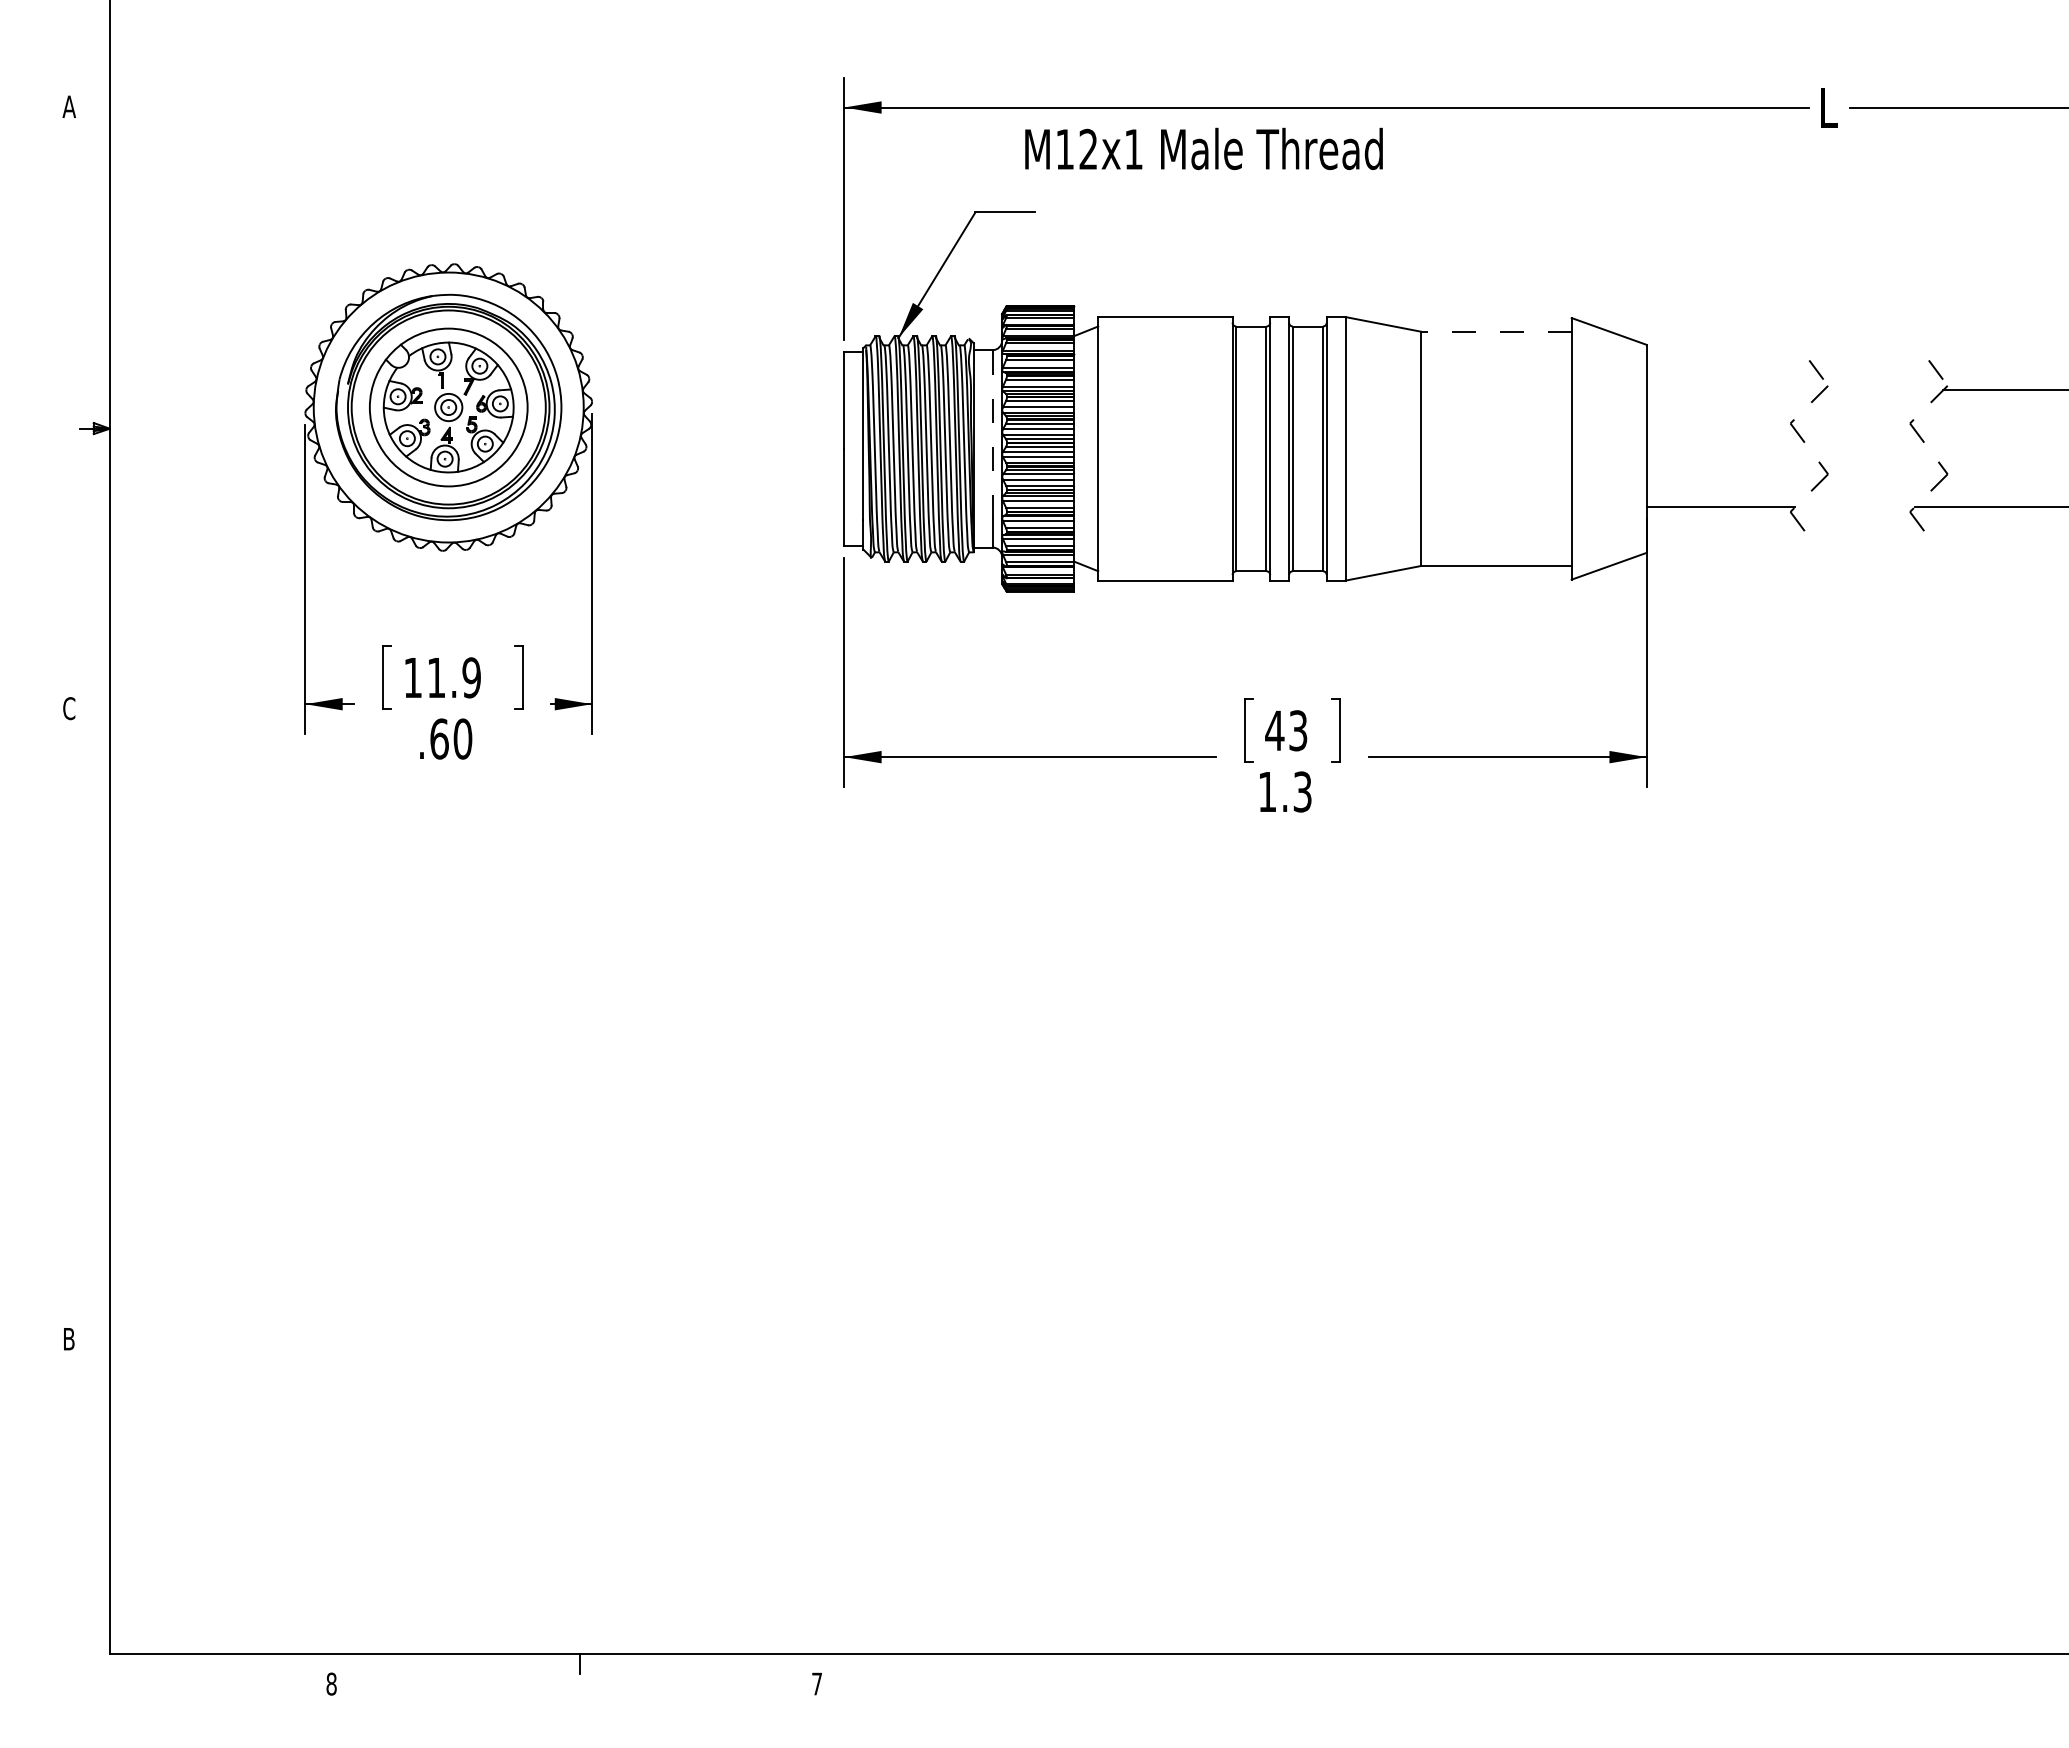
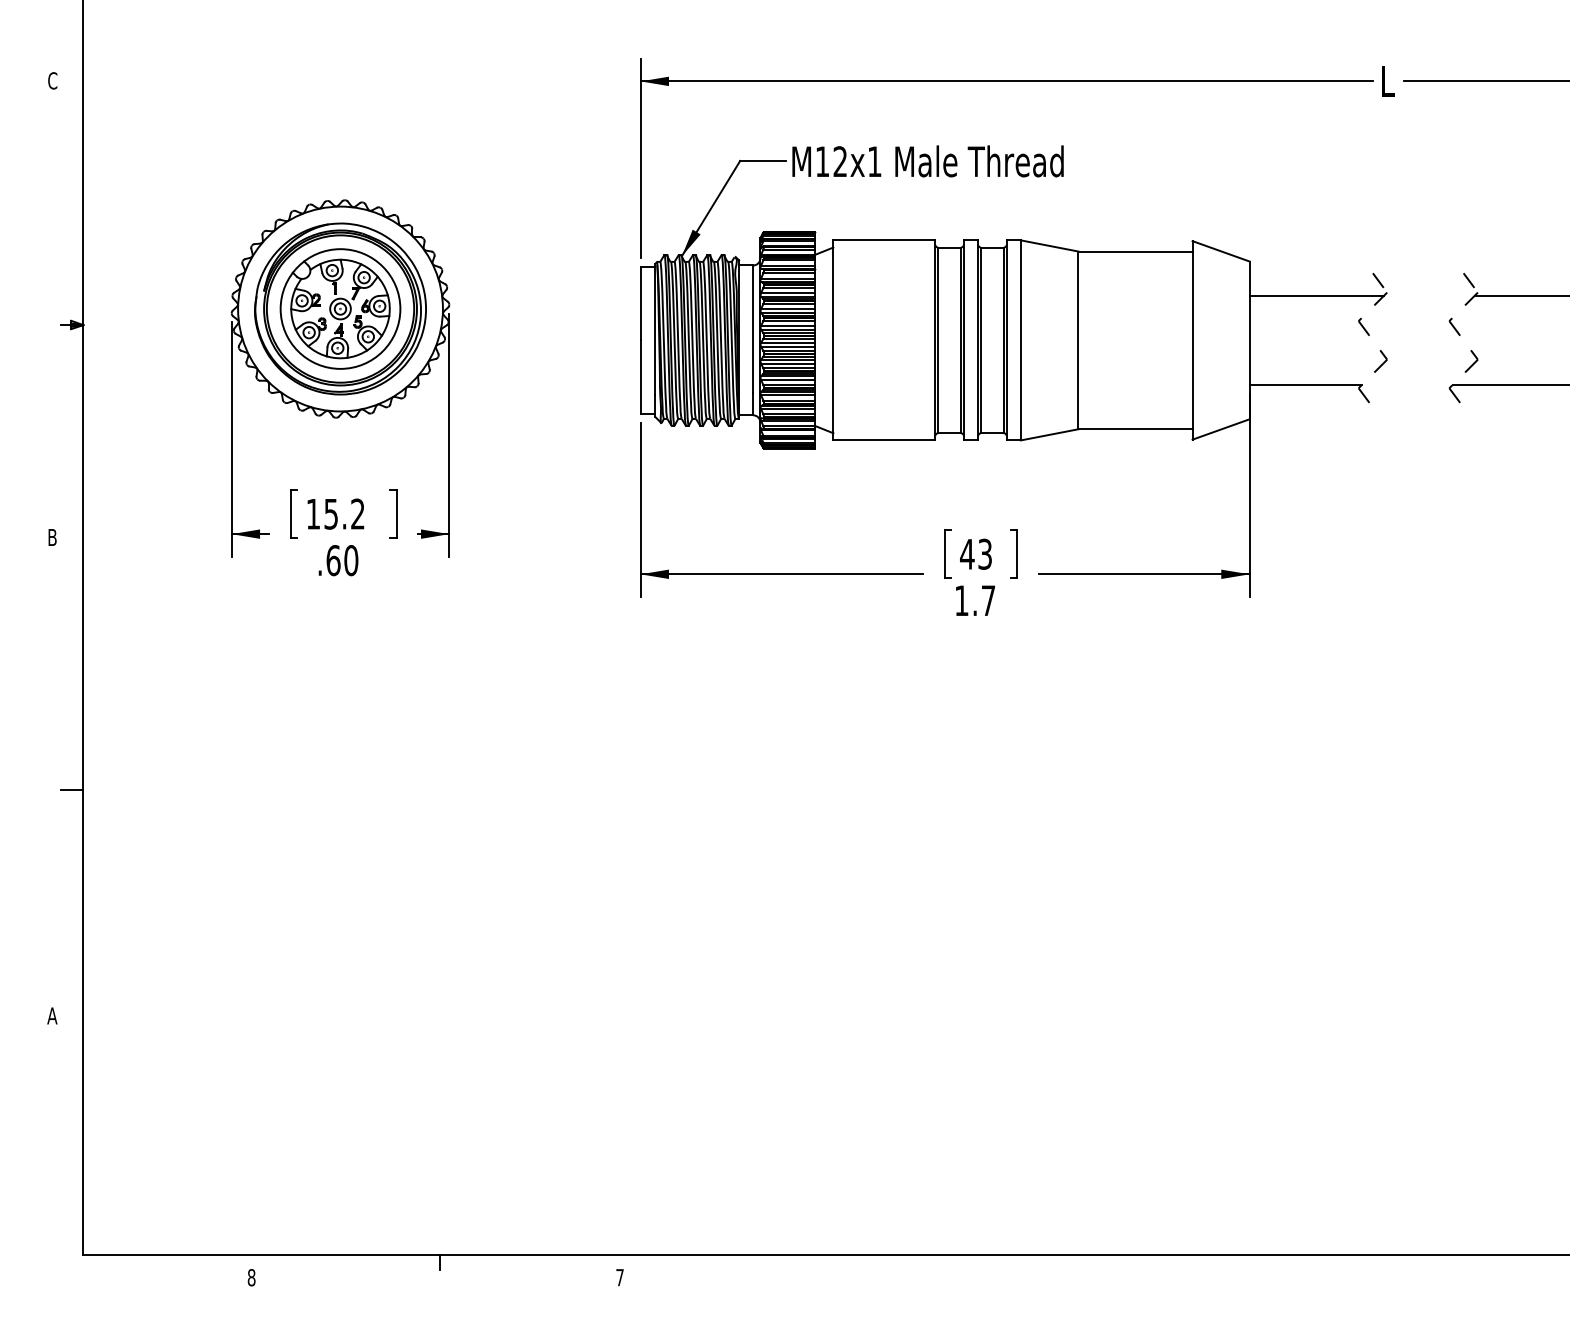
text: (69, 106) -> (52, 80), A -> C
text: (1203, 148) -> (927, 161), moved
line: (1495, 331) -> (1134, 251), dashed -> solid
line: (1734, 390) -> (1316, 296), added
line: (992, 433) -> (753, 328), dashed -> solid
text: (453, 677) -> (344, 513), 11.9 -> 15.2
text: (69, 708) -> (52, 537), C -> B
text: (1302, 791) -> (988, 600), 1.3 -> 1.7
line: (94, 1041) -> (71, 790), added
text: (68, 1339) -> (51, 1016), B -> A

